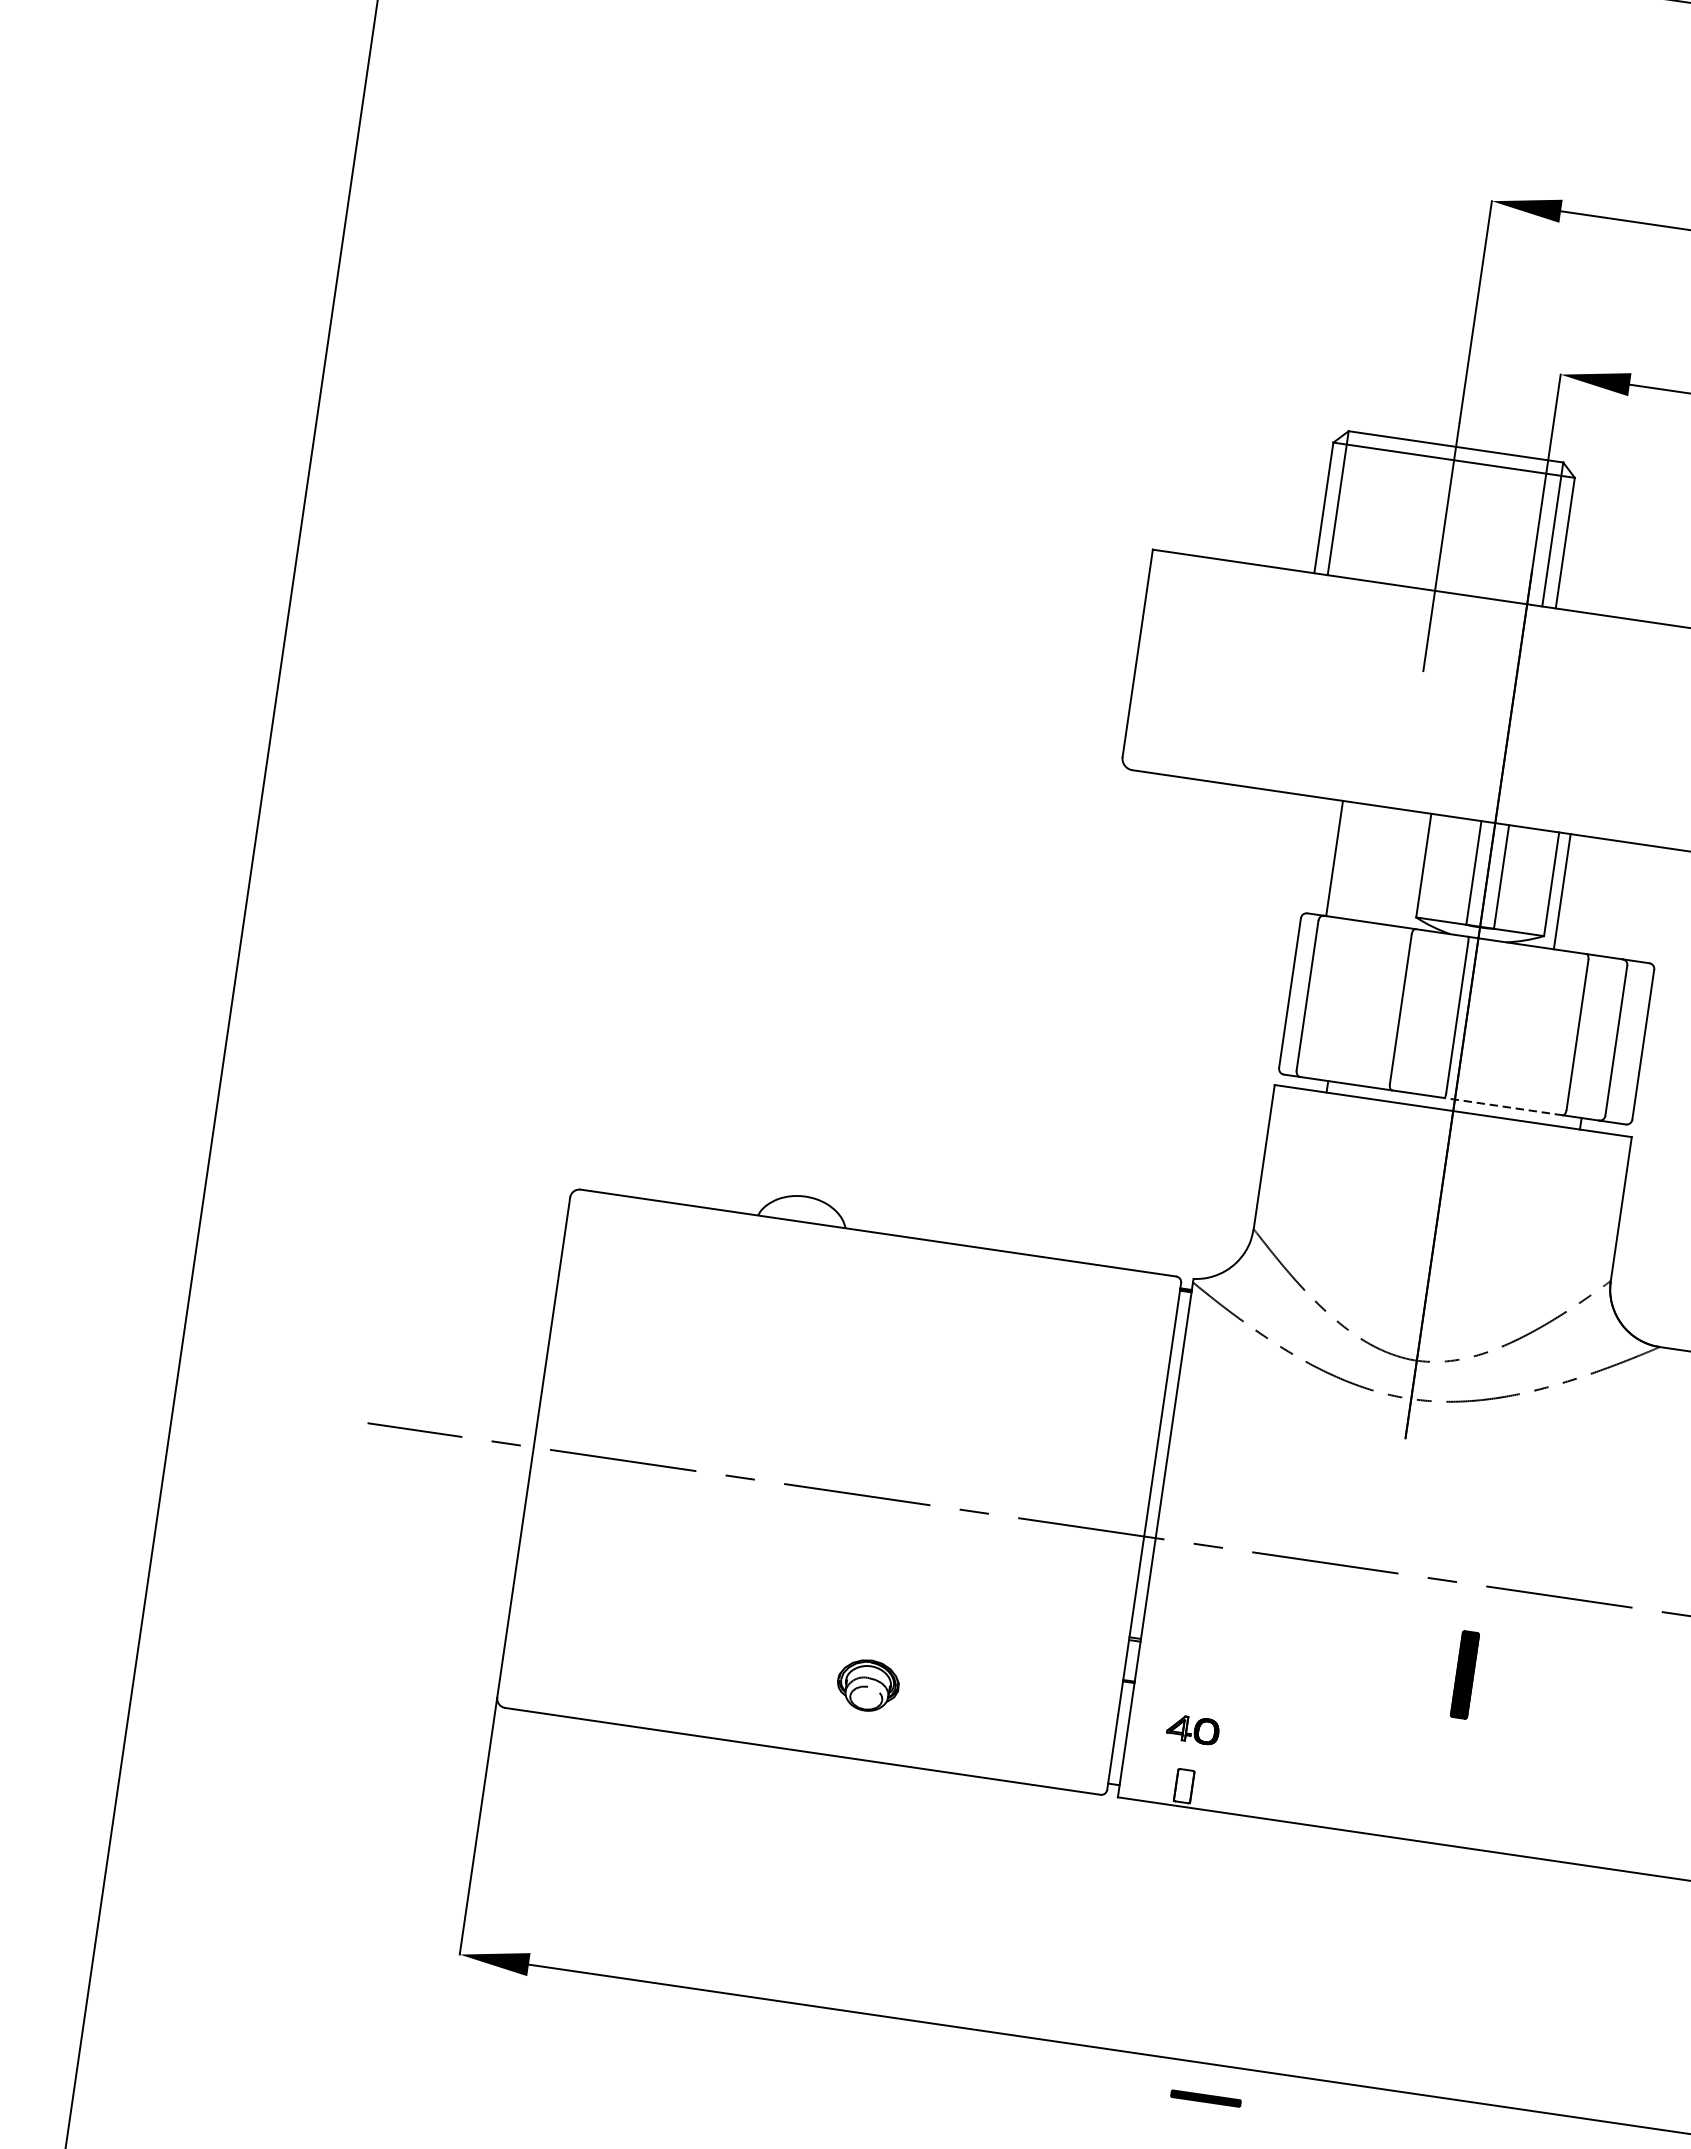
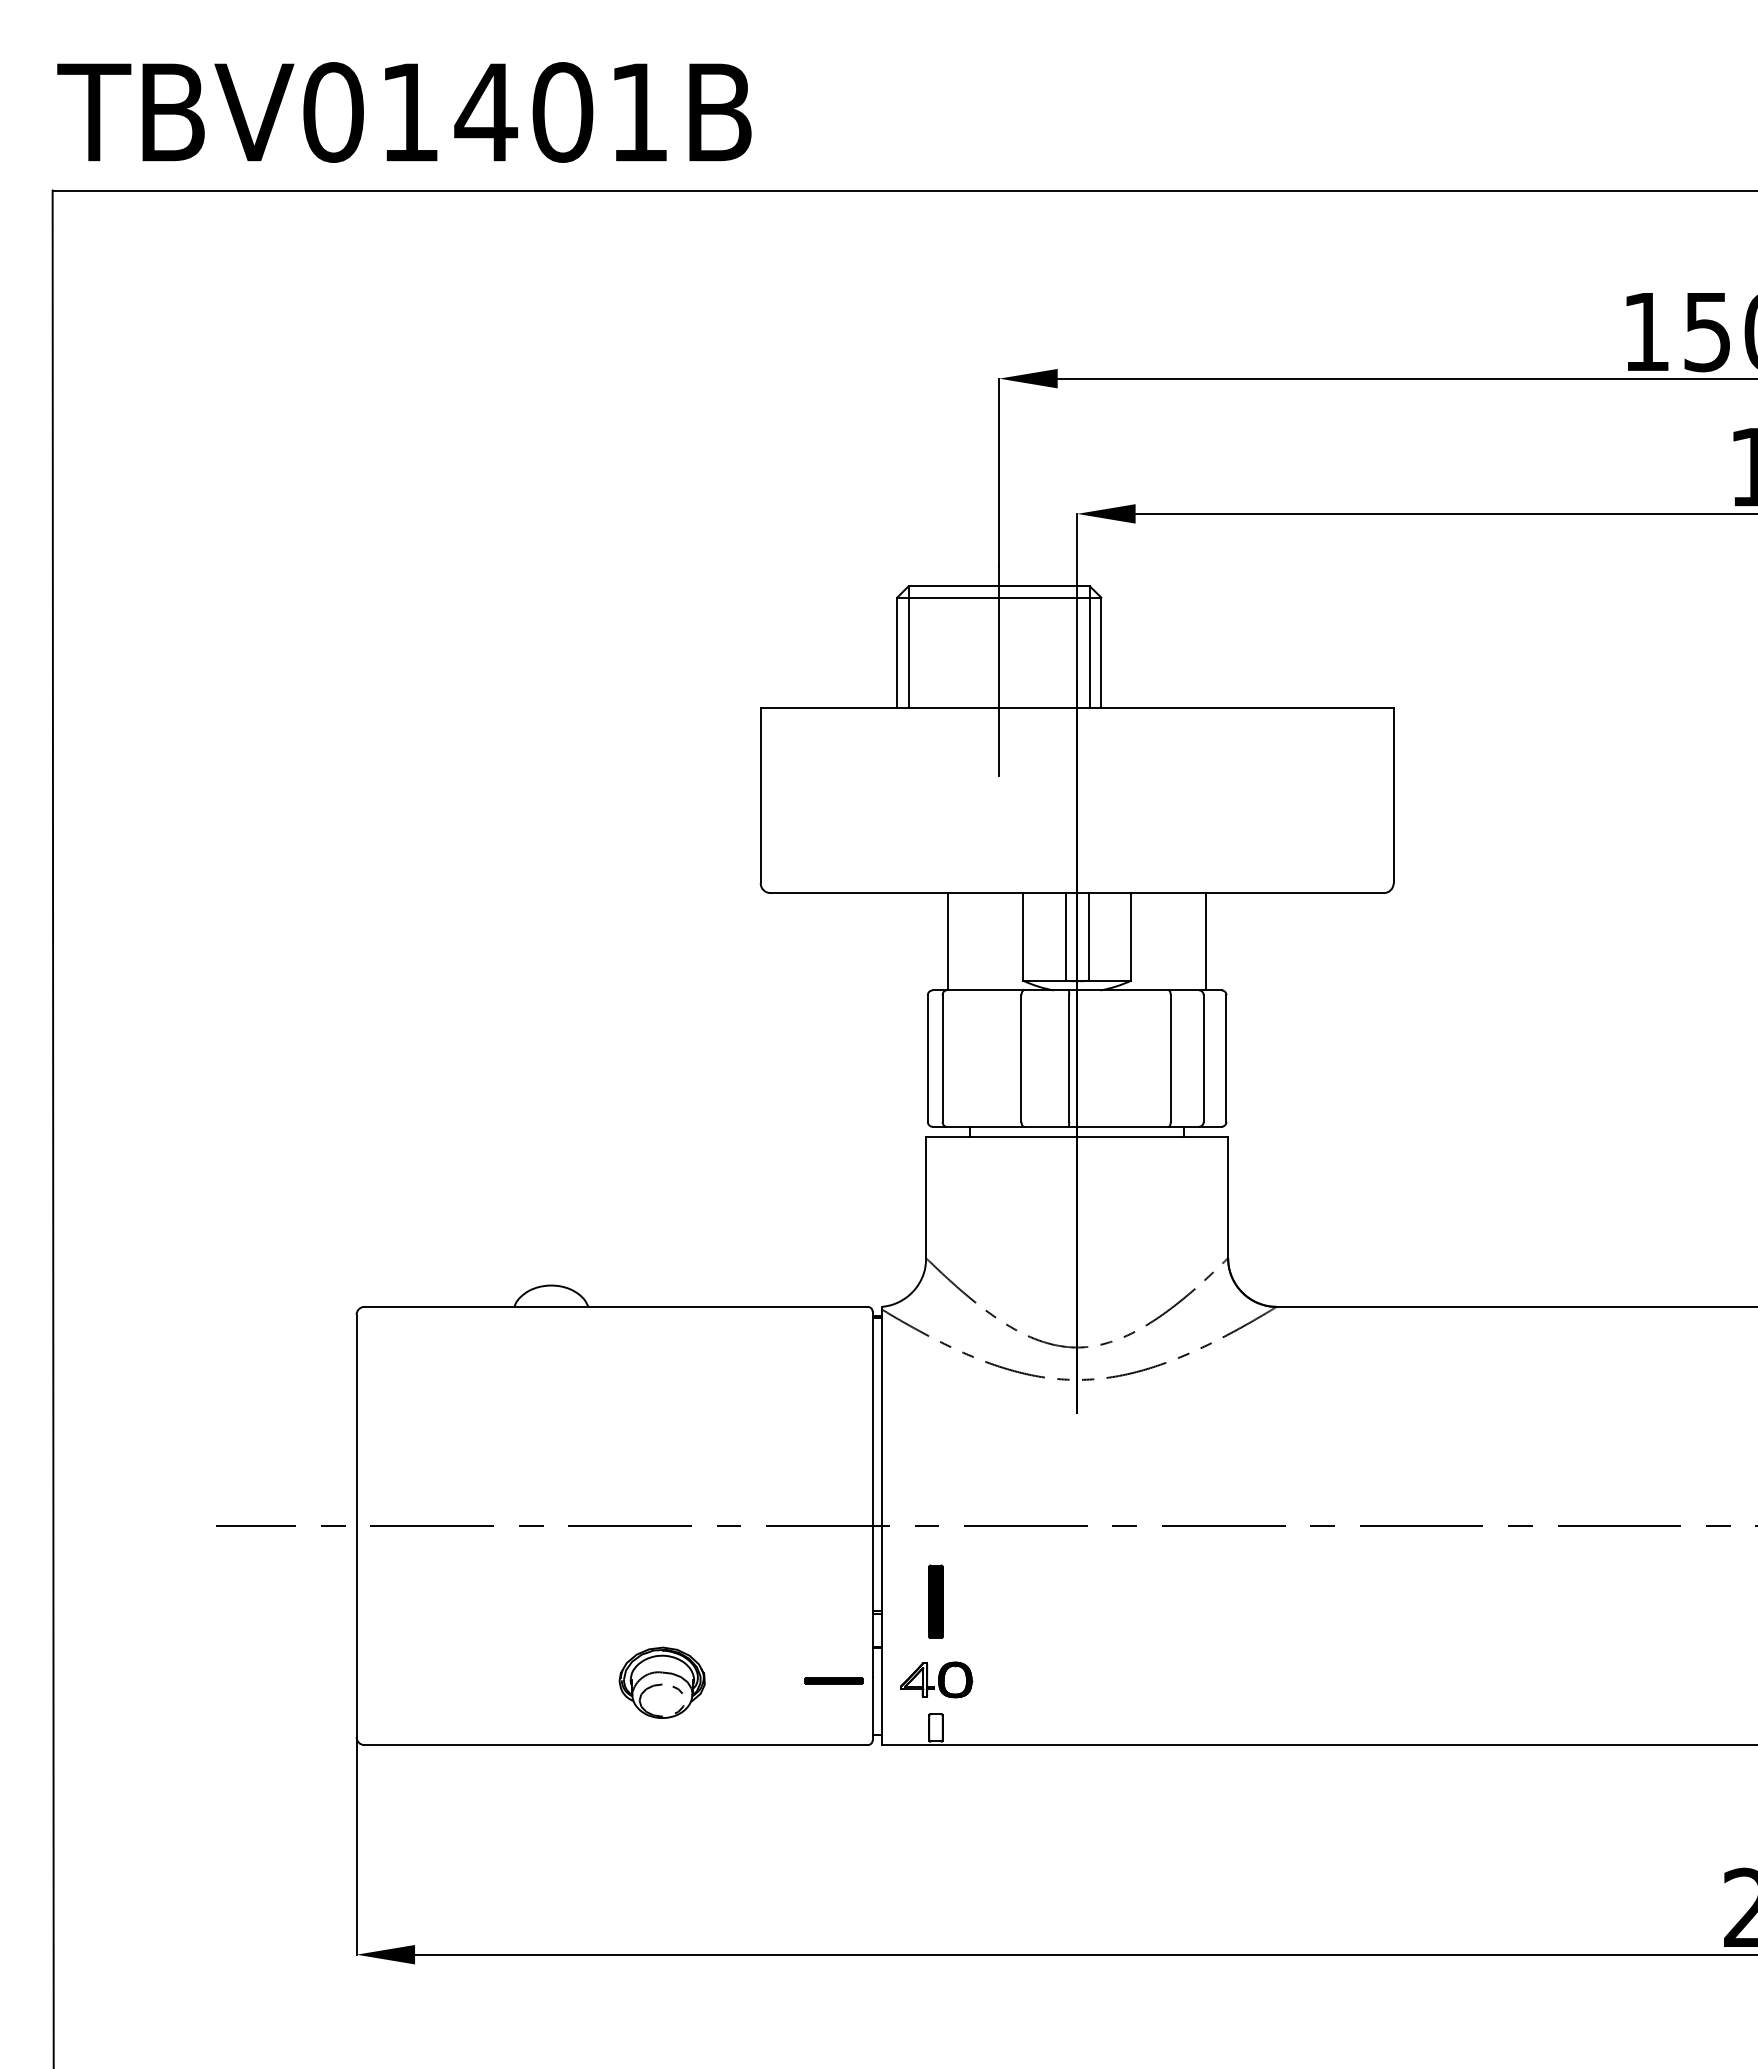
line: (1561, 891) -> (1205, 941), moved
line: (1503, 1106) -> (1118, 1126), dashed -> solid
part: (1464, 1674) -> (935, 1601), moved
part: (867, 1685) -> (661, 1682), size x1.67
part: (1193, 1729) -> (936, 1679), size x1.67
part: (1205, 2098) -> (833, 1680), moved

